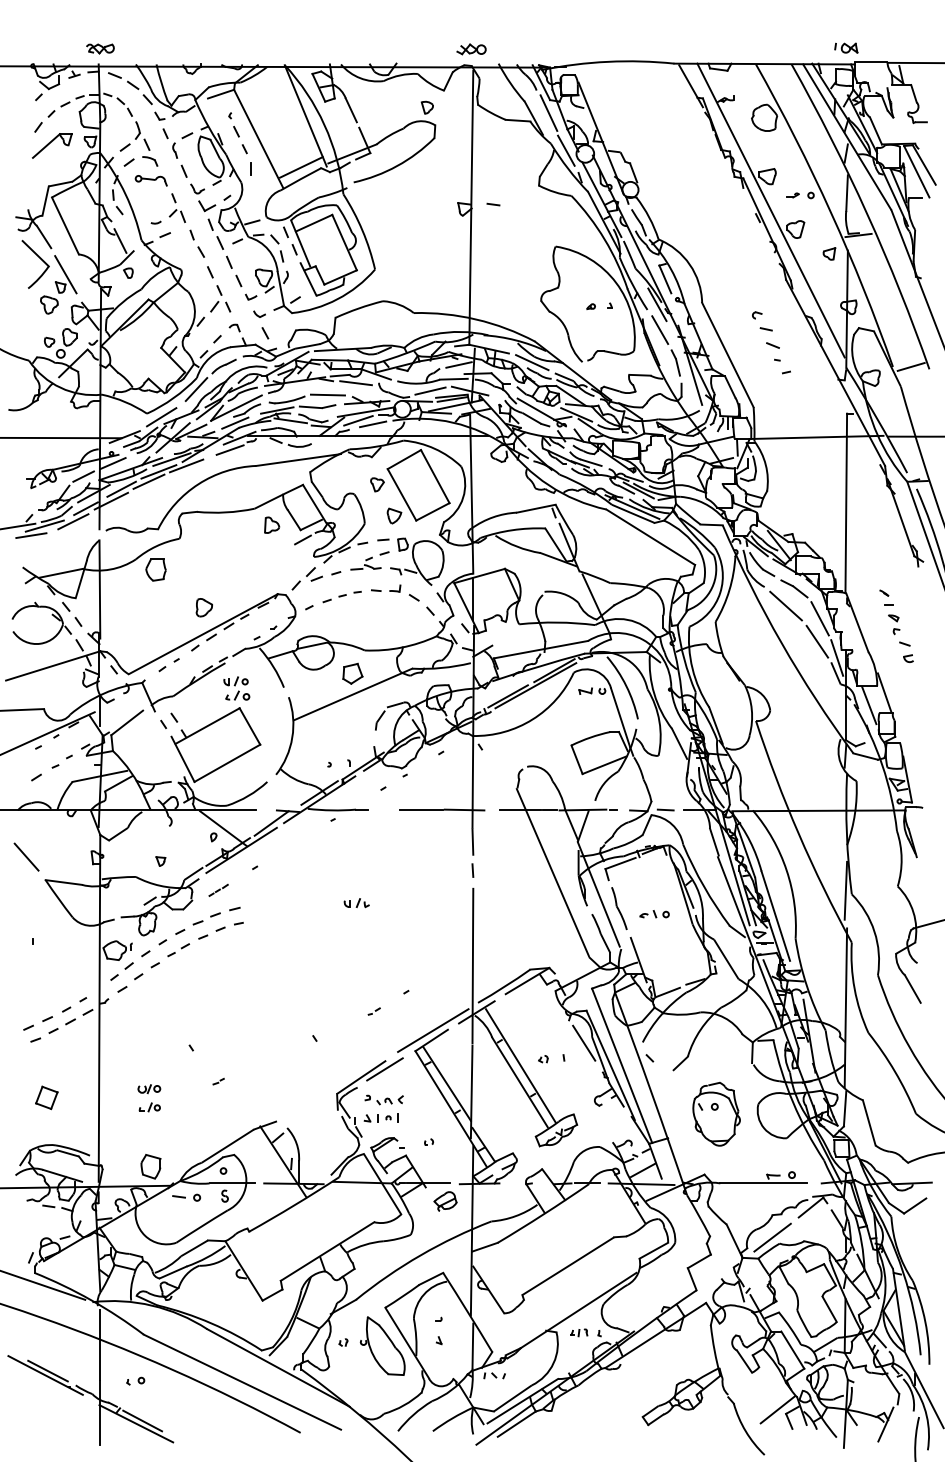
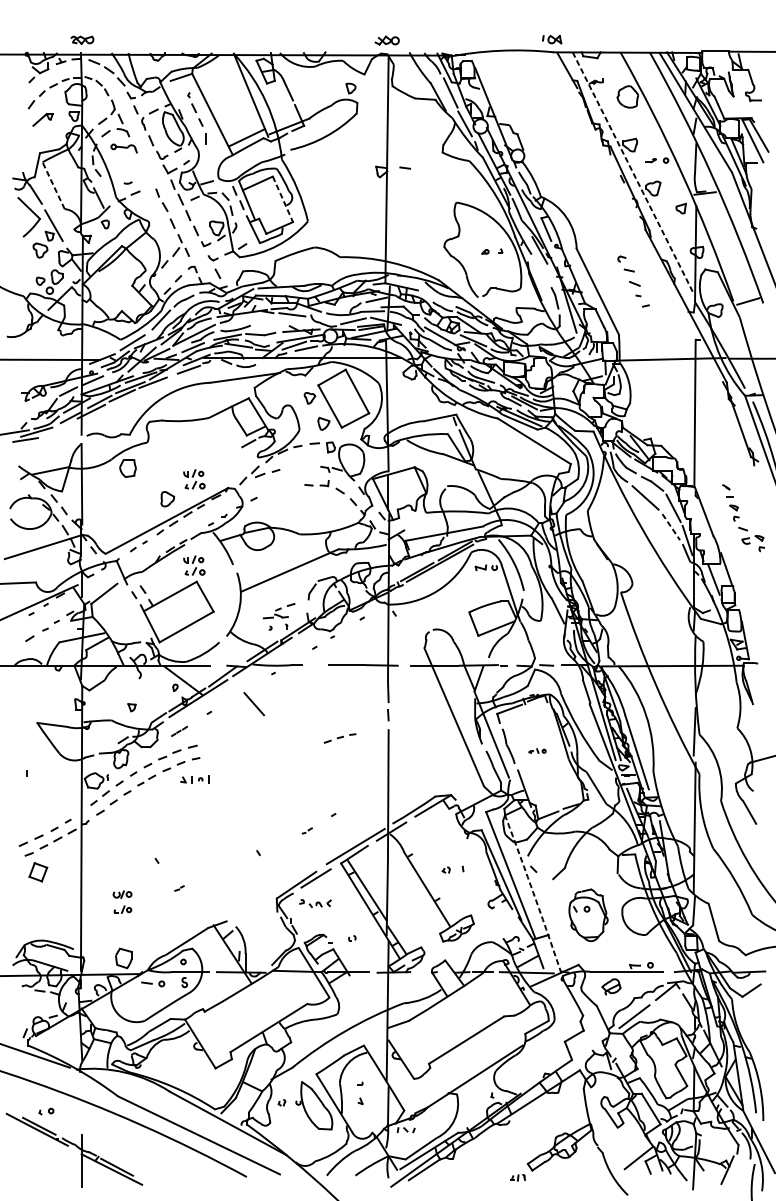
part: (846, 47) -> (552, 39), moved
part: (52, 145) -> (43, 119), size x0.6
part: (176, 207) -> (144, 170), removed
line: (771, 211) -> (633, 173), solid -> dashed
line: (65, 226) -> (53, 186), solid -> dashed
line: (344, 243) -> (282, 200), solid -> dashed
line: (660, 329) -> (542, 270), removed
line: (532, 362) -> (437, 297), removed
line: (327, 394) -> (268, 324), removed
line: (73, 521) -> (60, 428), removed
part: (272, 524) -> (223, 430), removed
part: (369, 560) -> (278, 610), moved
part: (236, 583) -> (194, 479), added
part: (341, 597) -> (339, 738), moved
line: (817, 642) -> (671, 527), solid -> dashed
part: (925, 661) -> (760, 543), added
part: (352, 673) -> (289, 553), removed
line: (26, 856) -> (254, 703), moved
part: (356, 903) -> (292, 742), removed
part: (654, 914) -> (537, 751), size x0.7
line: (584, 1042) -> (479, 856), removed
line: (520, 1065) -> (427, 875), removed
arc: (651, 1093) -> (535, 898), solid -> dashed
part: (46, 1097) -> (38, 871), moved
part: (380, 1117) -> (194, 779), moved
part: (445, 1201) -> (611, 986), moved
part: (579, 1332) -> (518, 1177), moved
line: (99, 1344) -> (81, 1104), removed
part: (135, 1380) -> (46, 1111), moved

